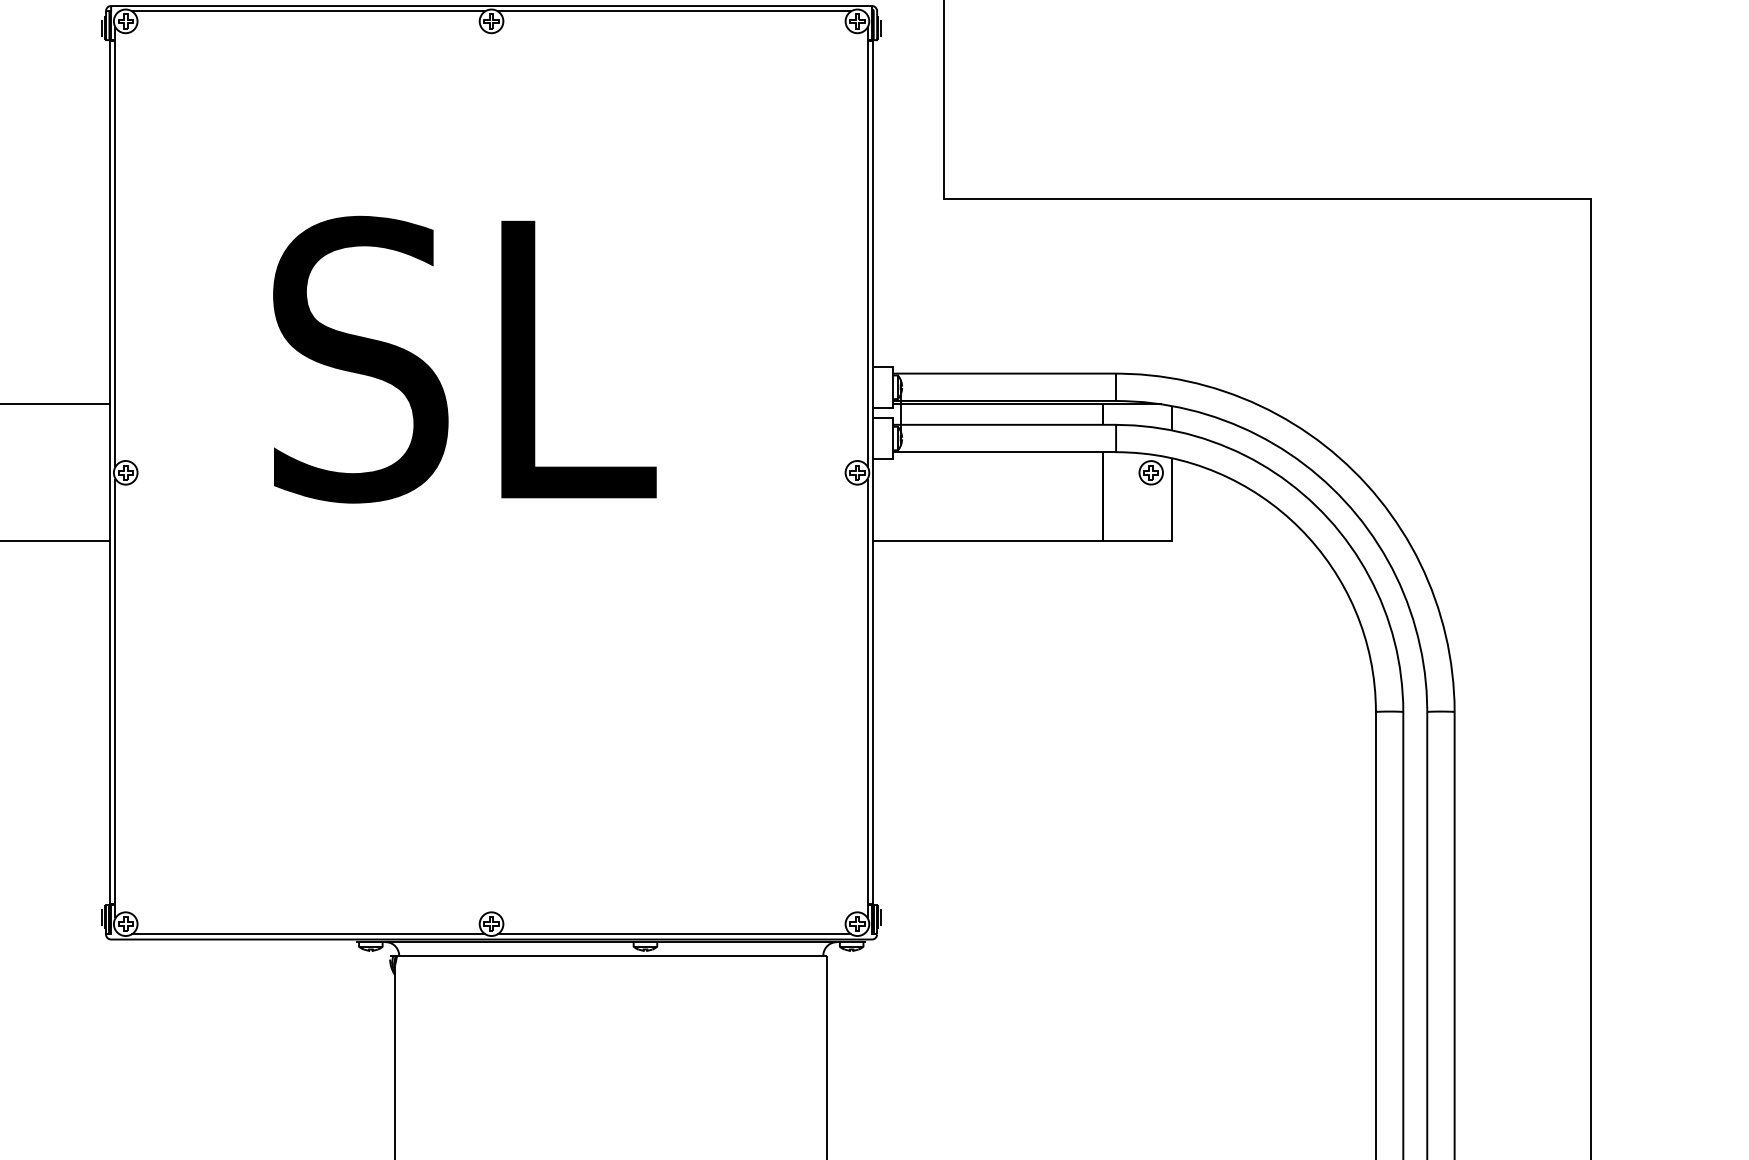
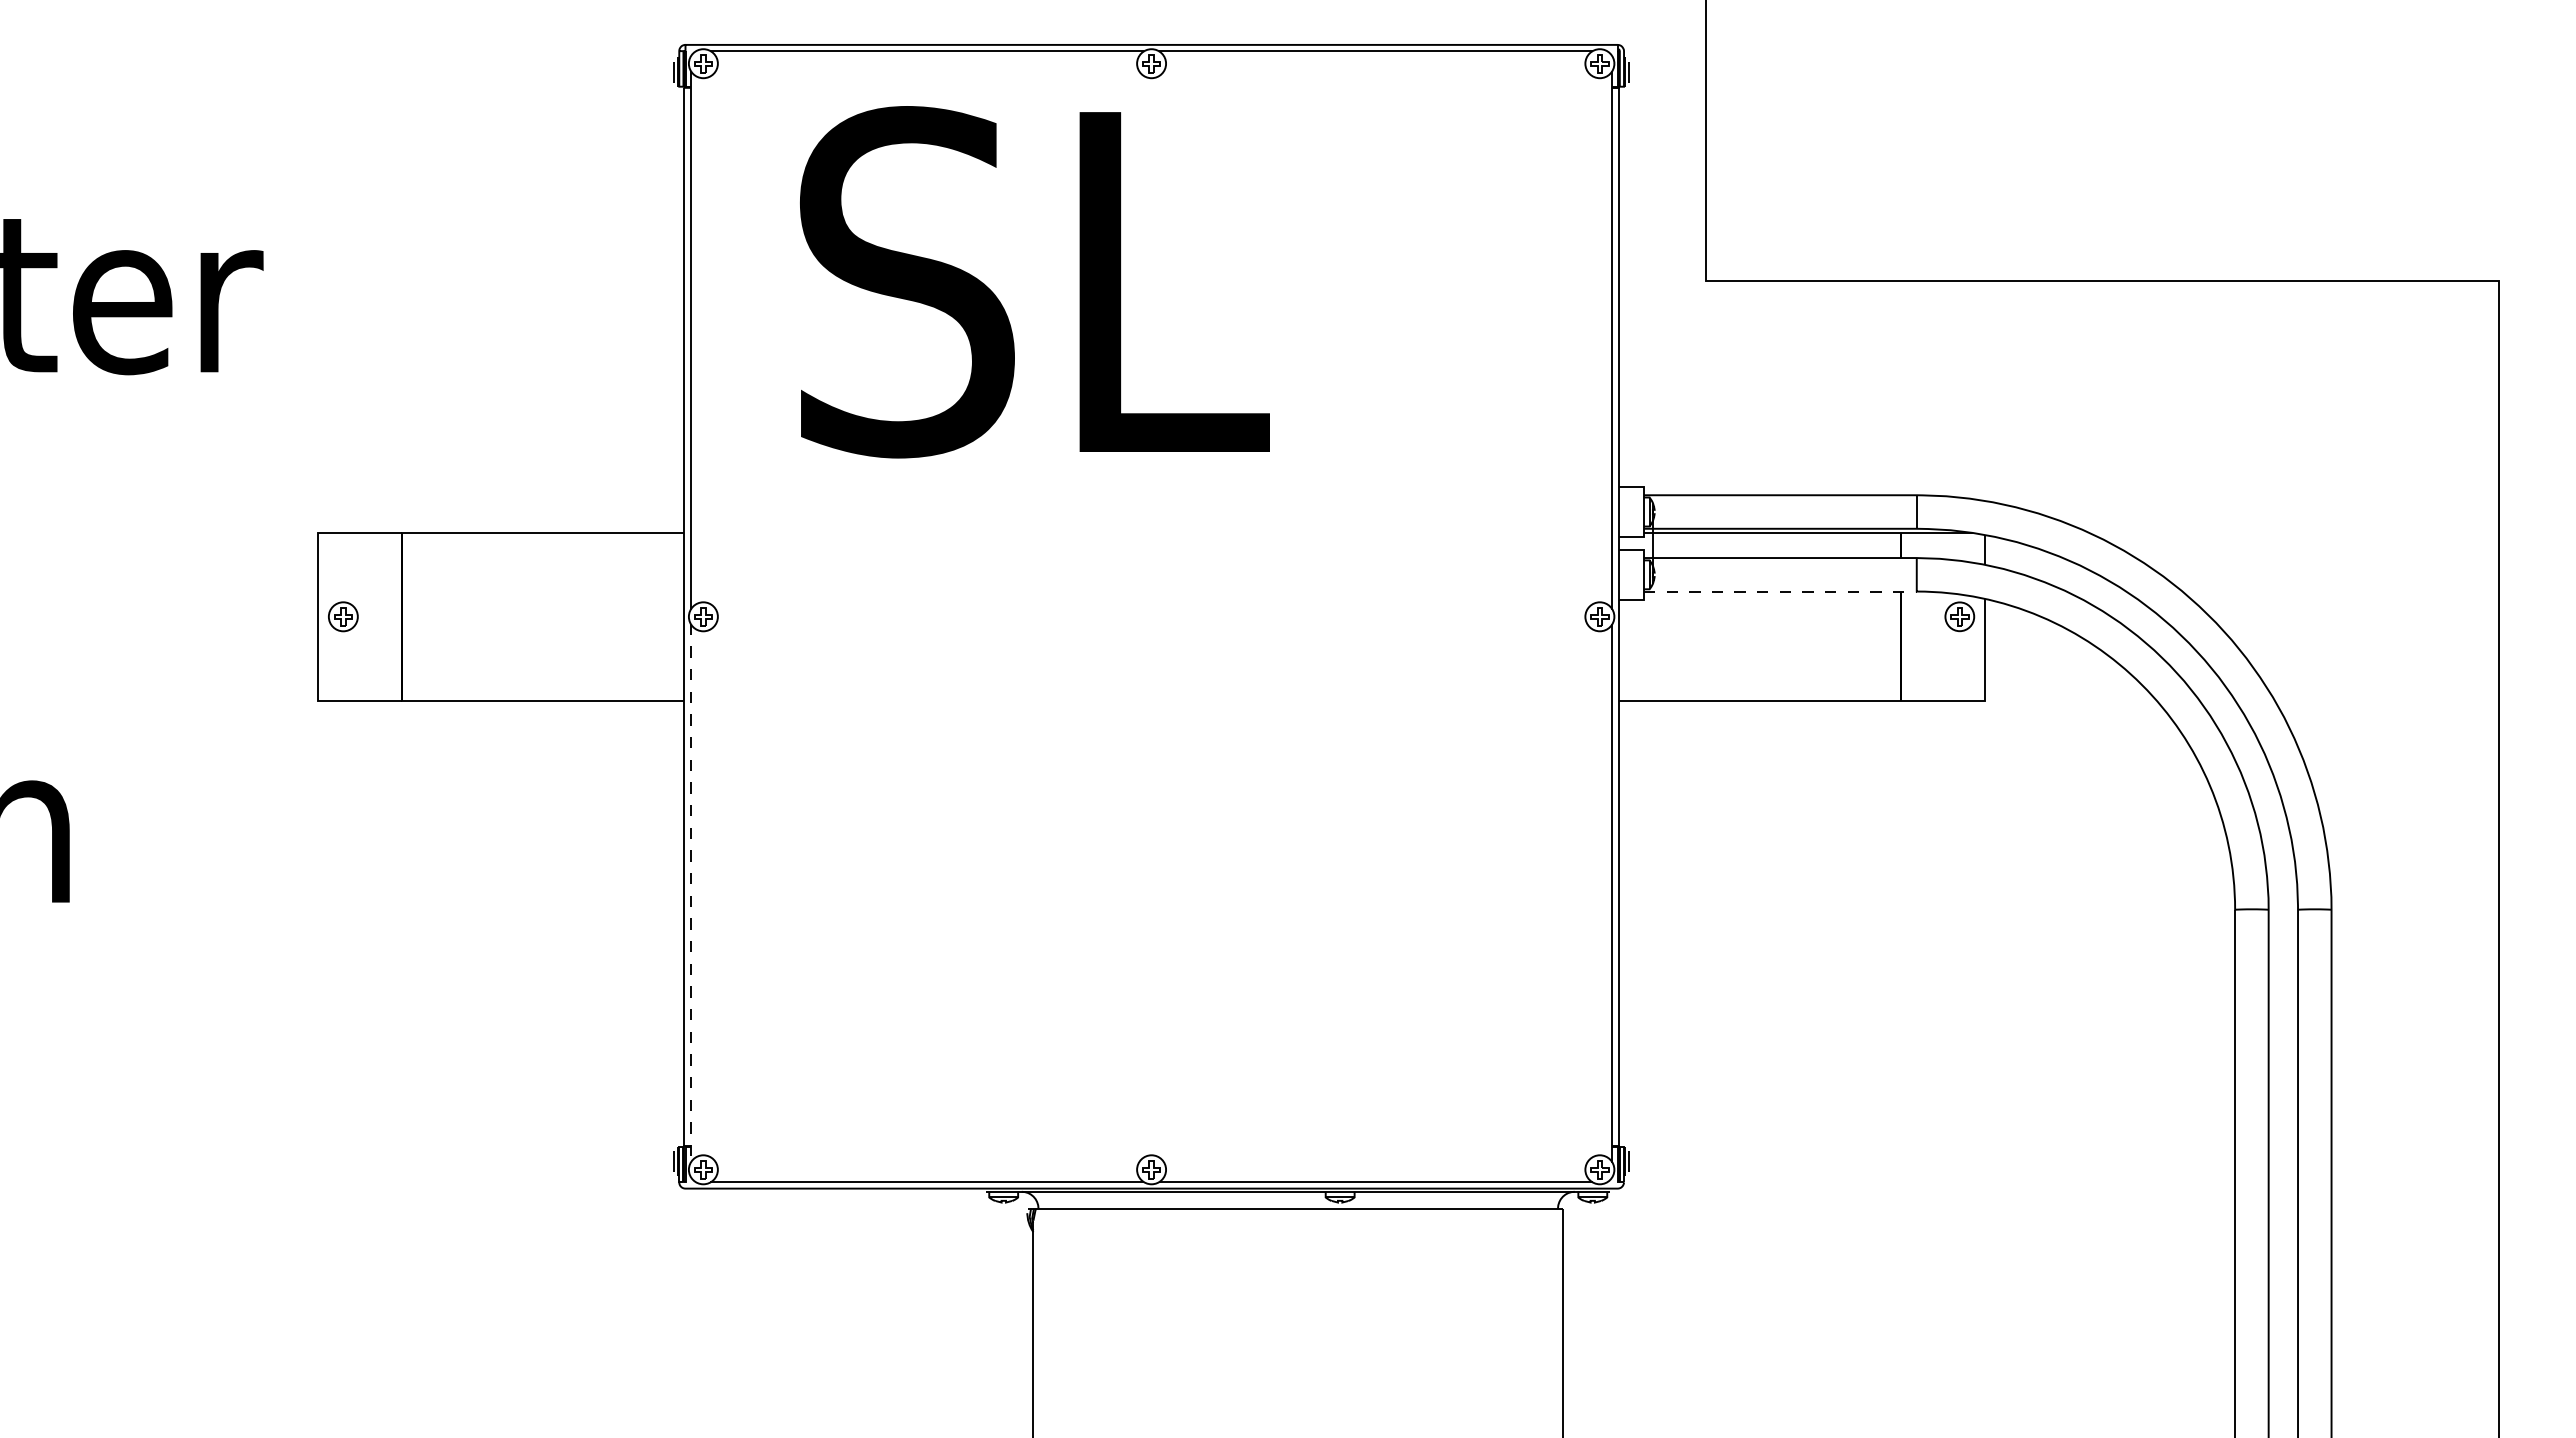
text: (464, 359) -> (1034, 282), moved
line: (1004, 452) -> (1780, 591), solid -> dashed
line: (115, 698) -> (690, 893), solid -> dashed

